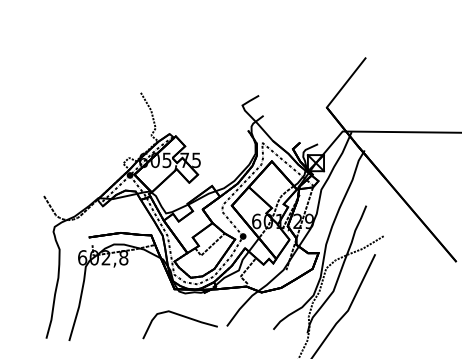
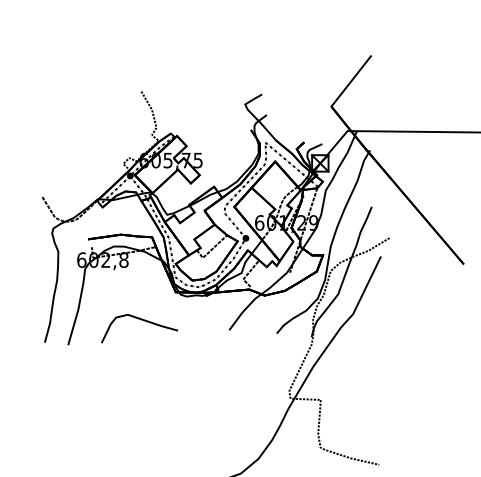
curve: (182, 316) -> (141, 320), moved

